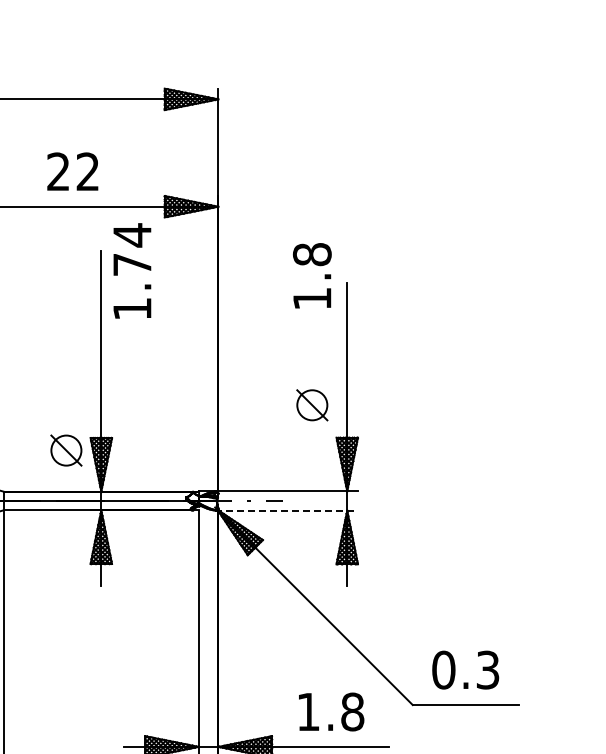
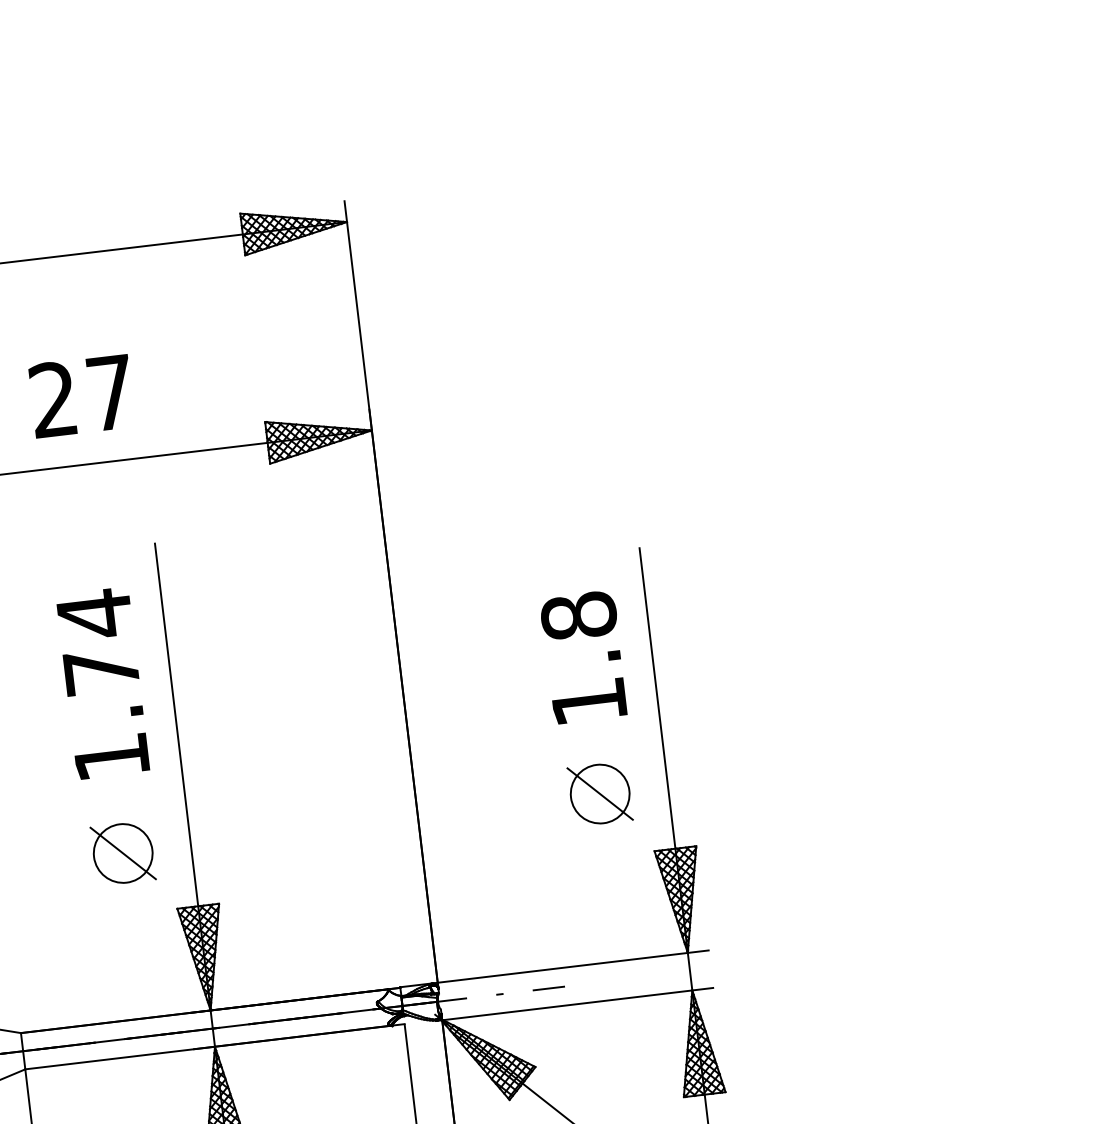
text: (87, 171) -> (109, 392), 22 -> 27
text: (132, 270) -> (102, 682), moved
text: (312, 275) -> (584, 656), moved
part: (66, 450) -> (123, 853), moved
line: (287, 510) -> (576, 1003), dashed -> solid

